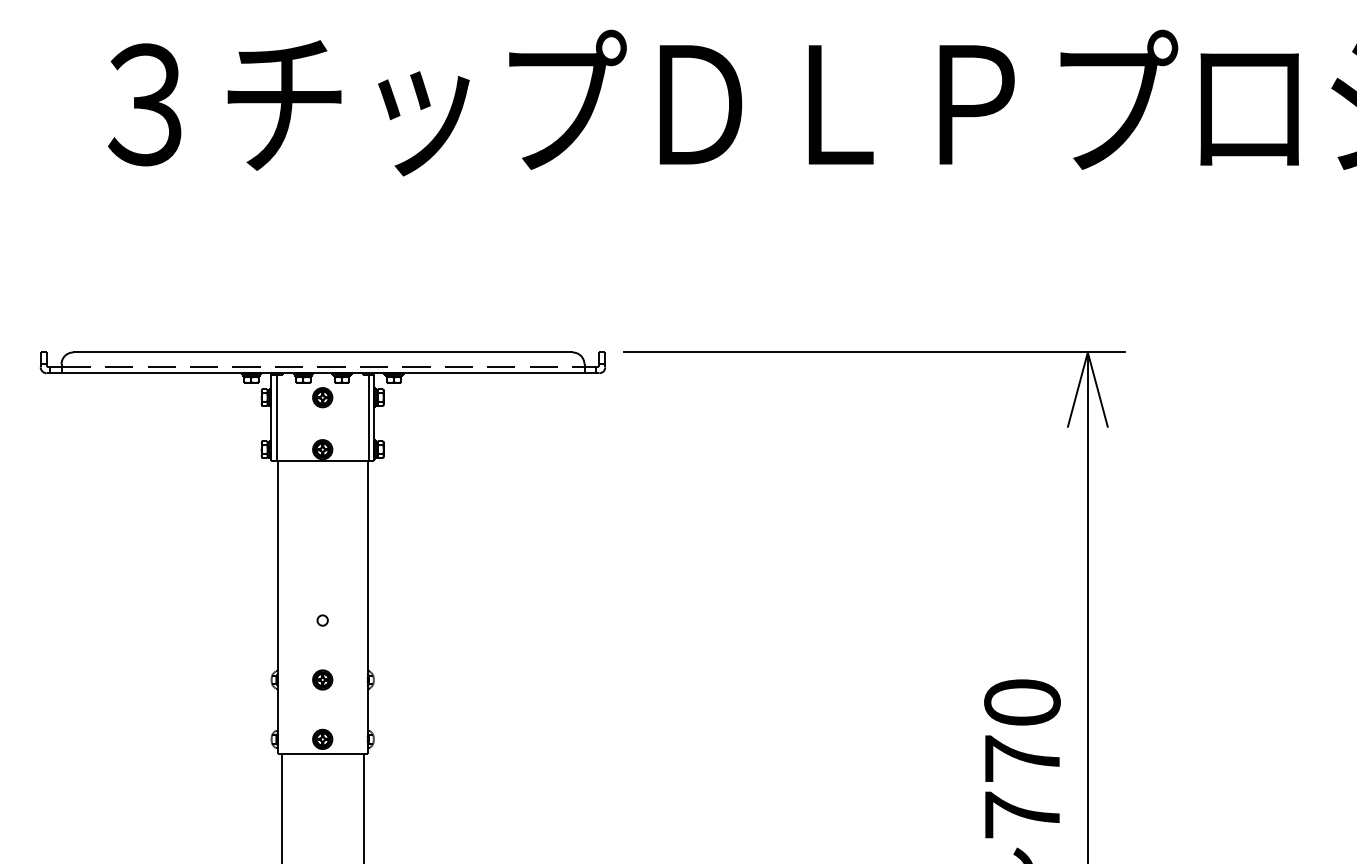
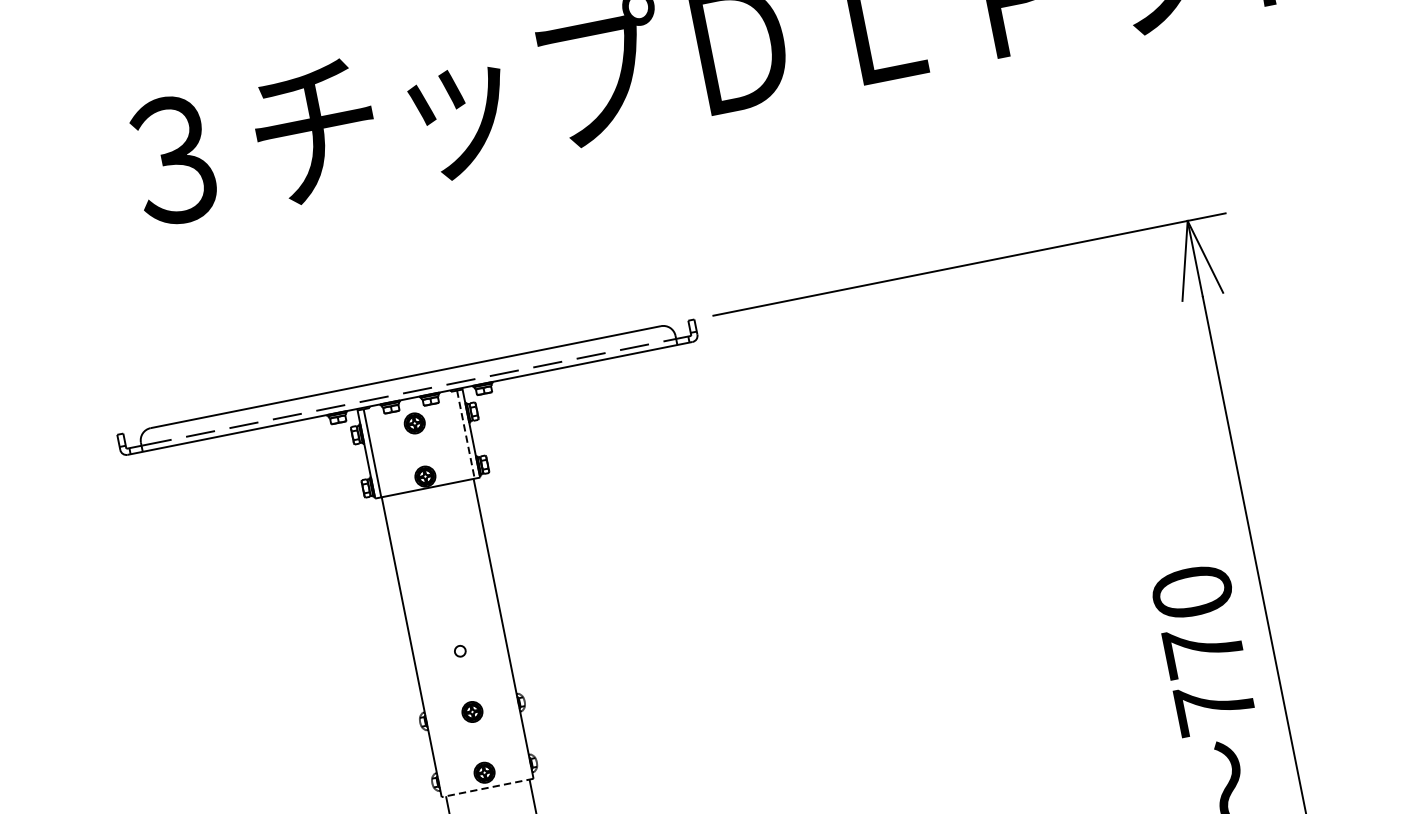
line: (368, 418) -> (465, 435), solid -> dashed
line: (322, 754) -> (487, 788), solid -> dashed

